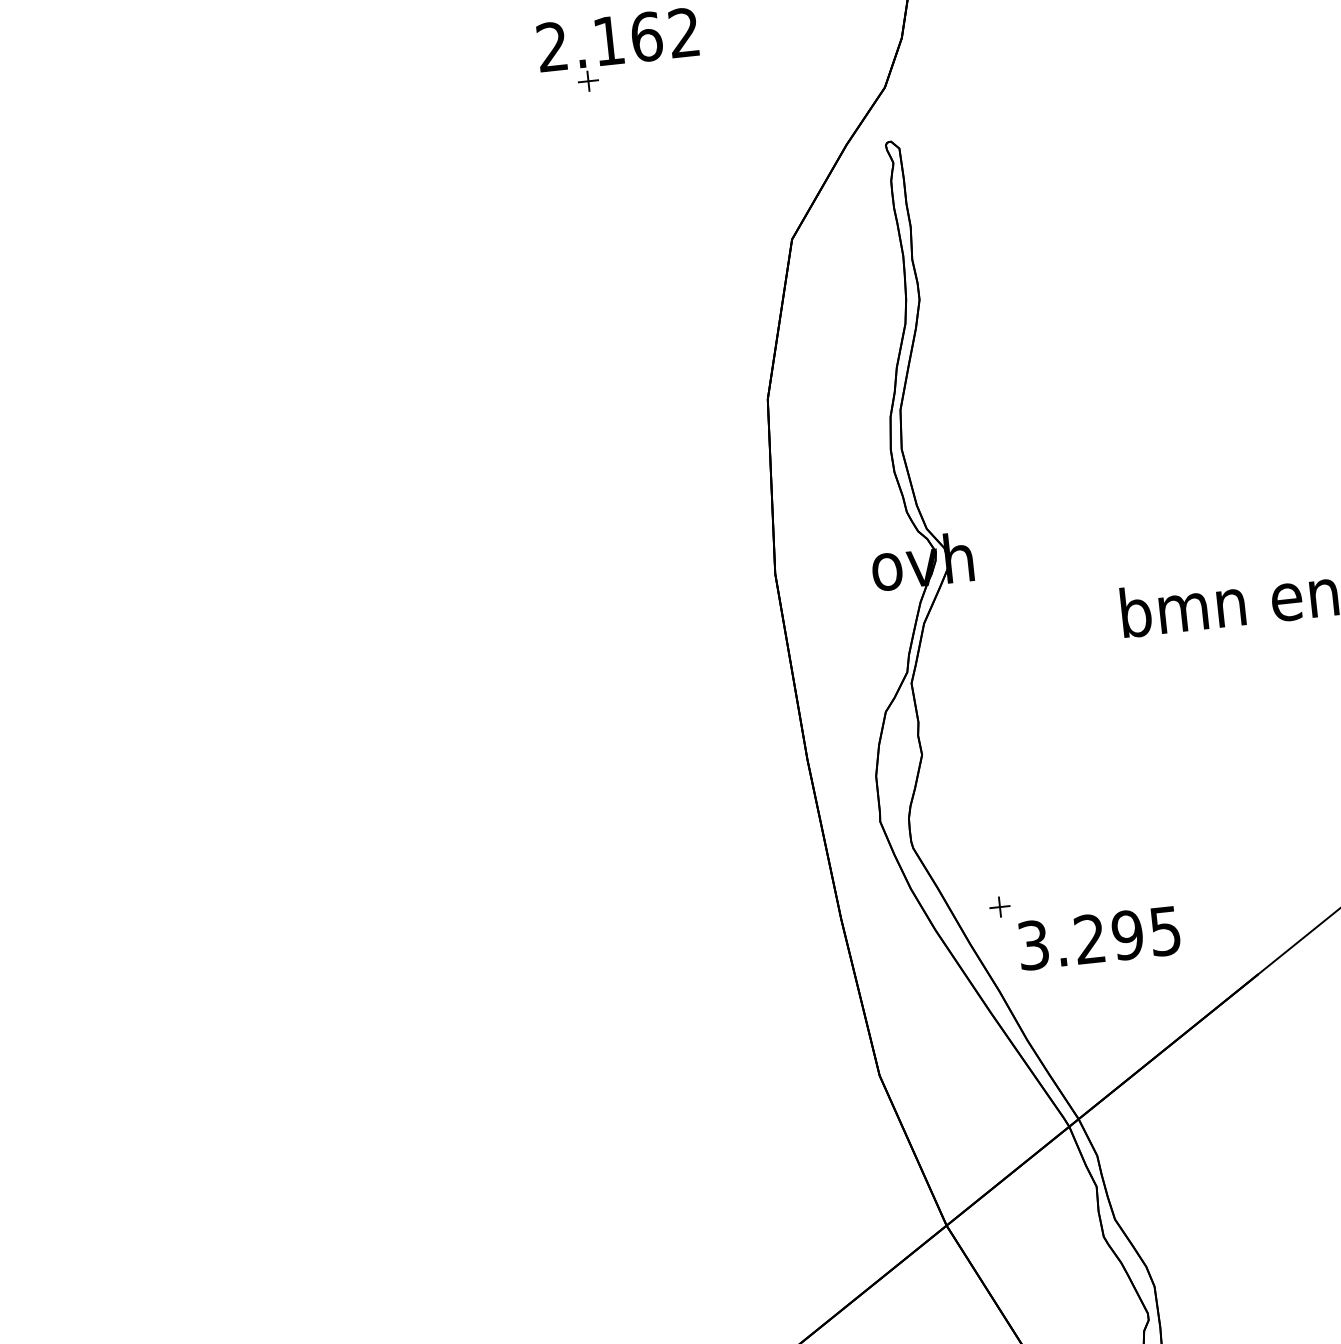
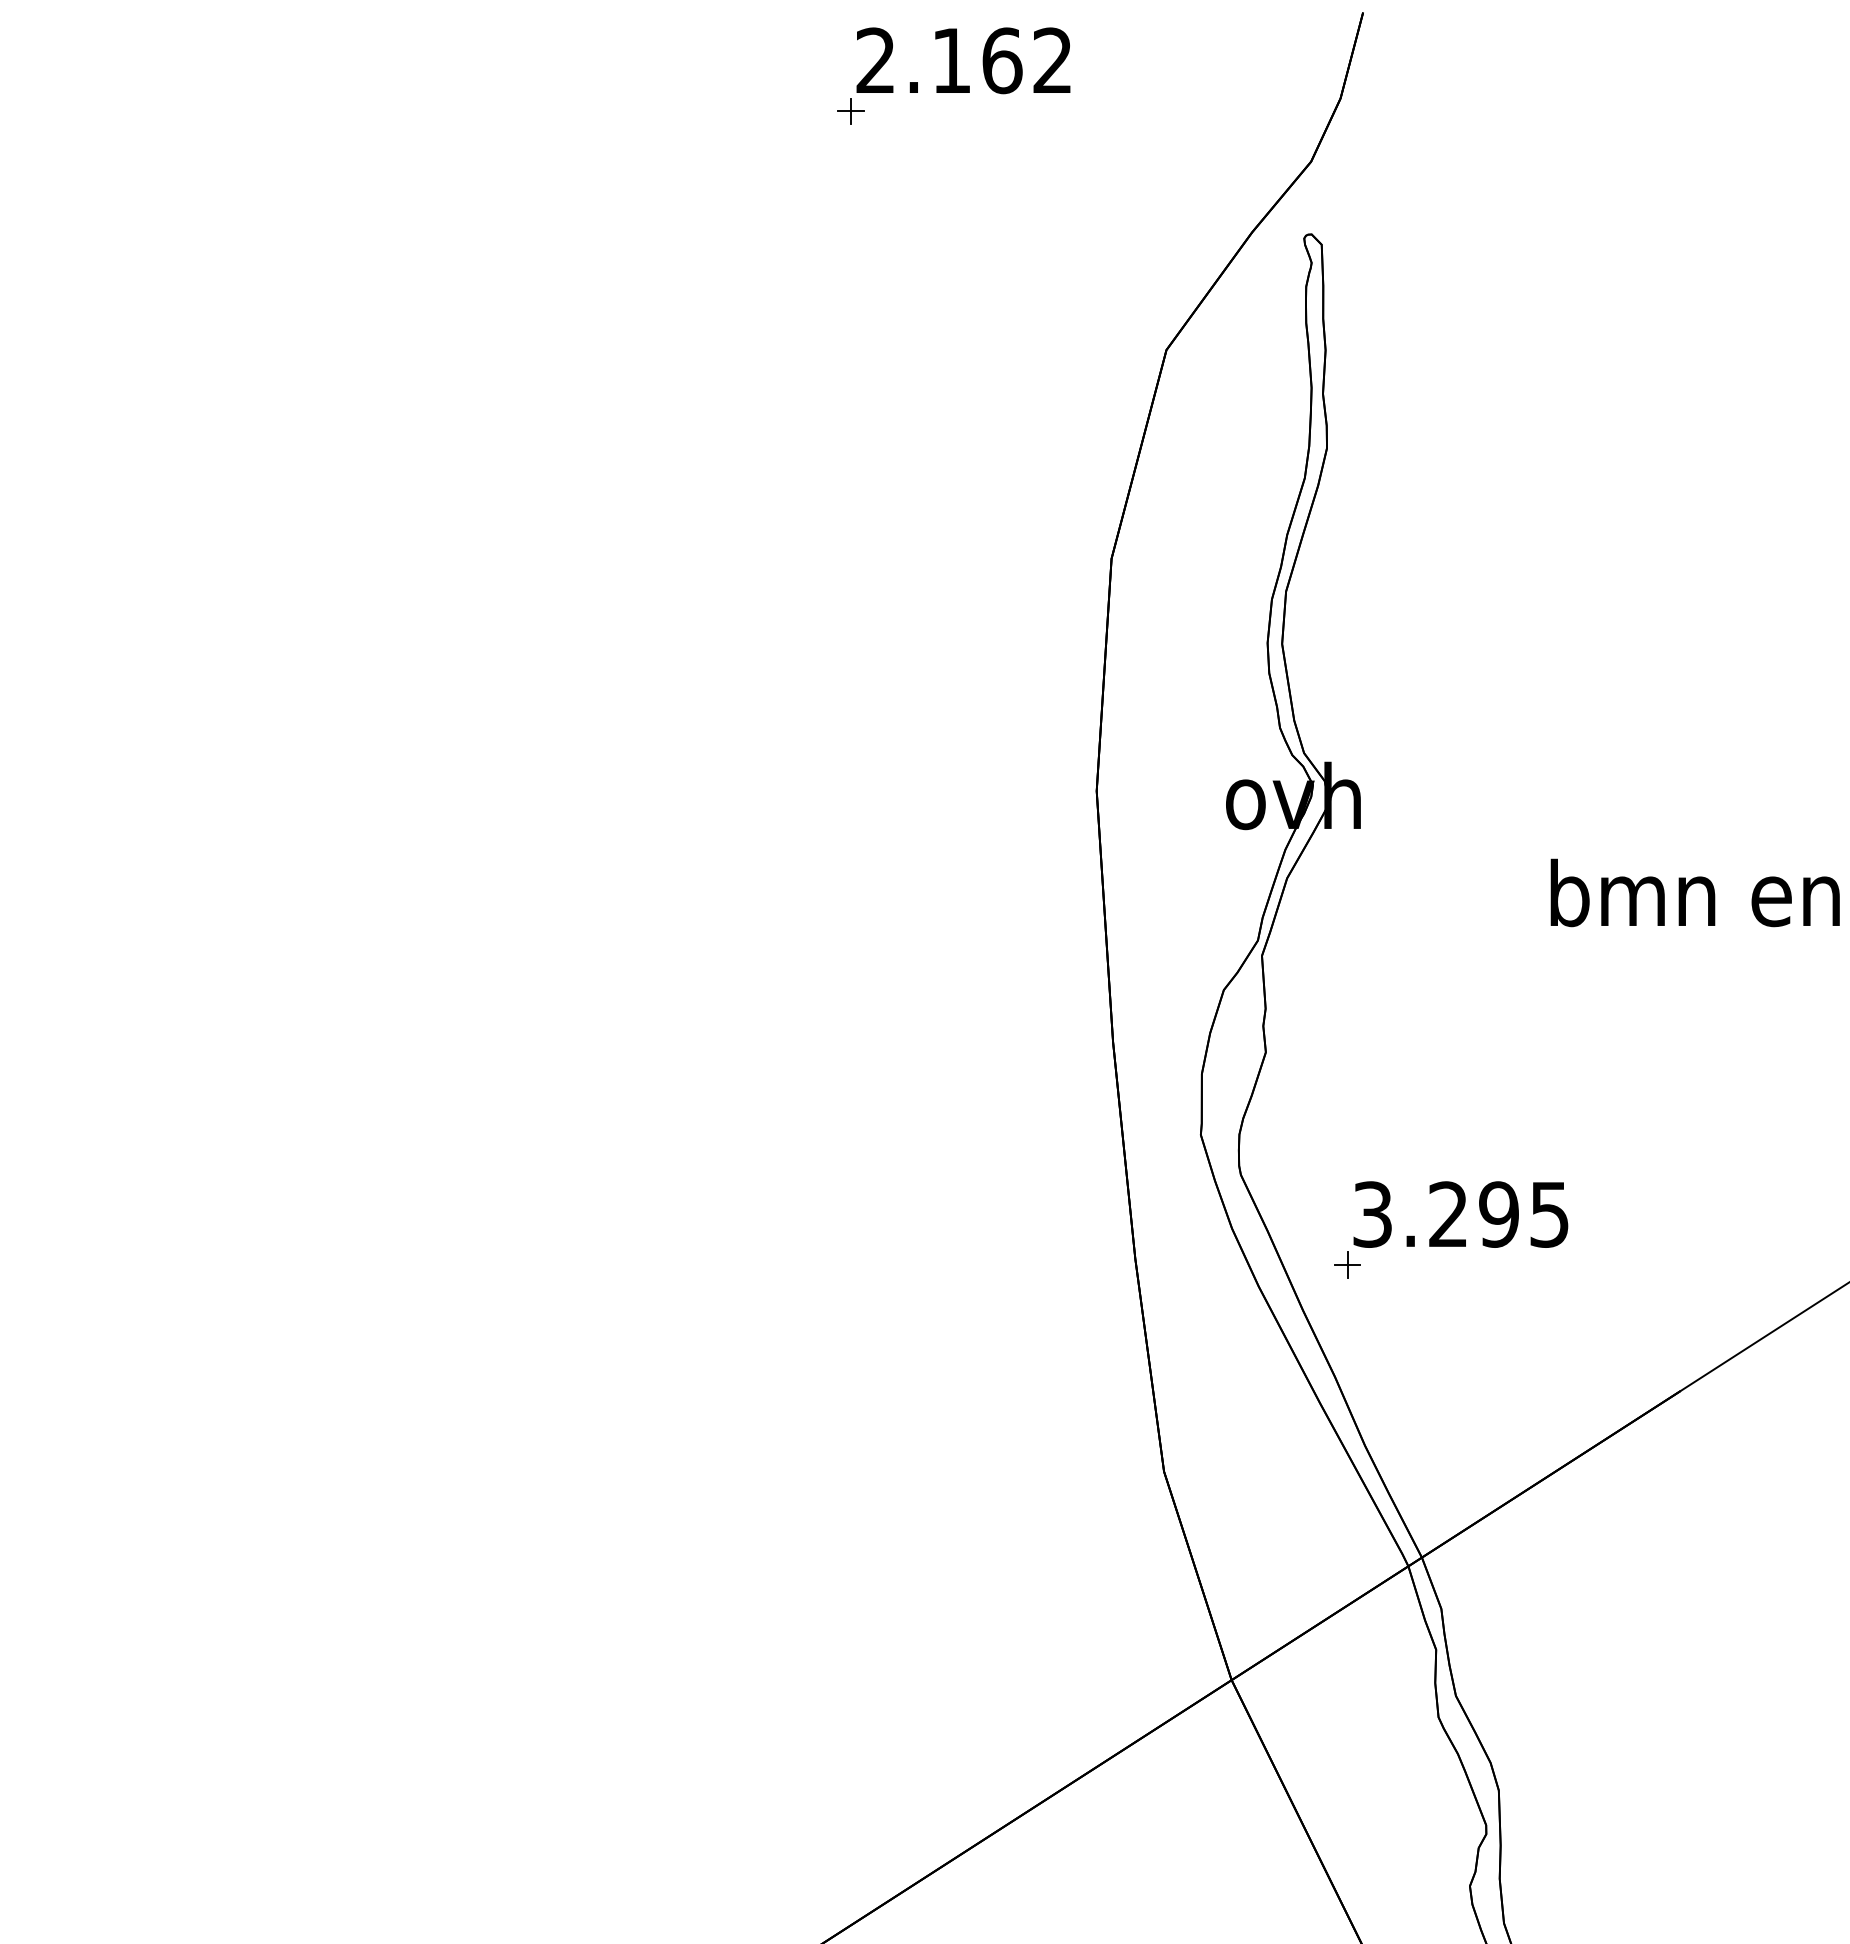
part: (588, 81) -> (850, 111), moved
text: (1098, 938) -> (1460, 1214), moved

